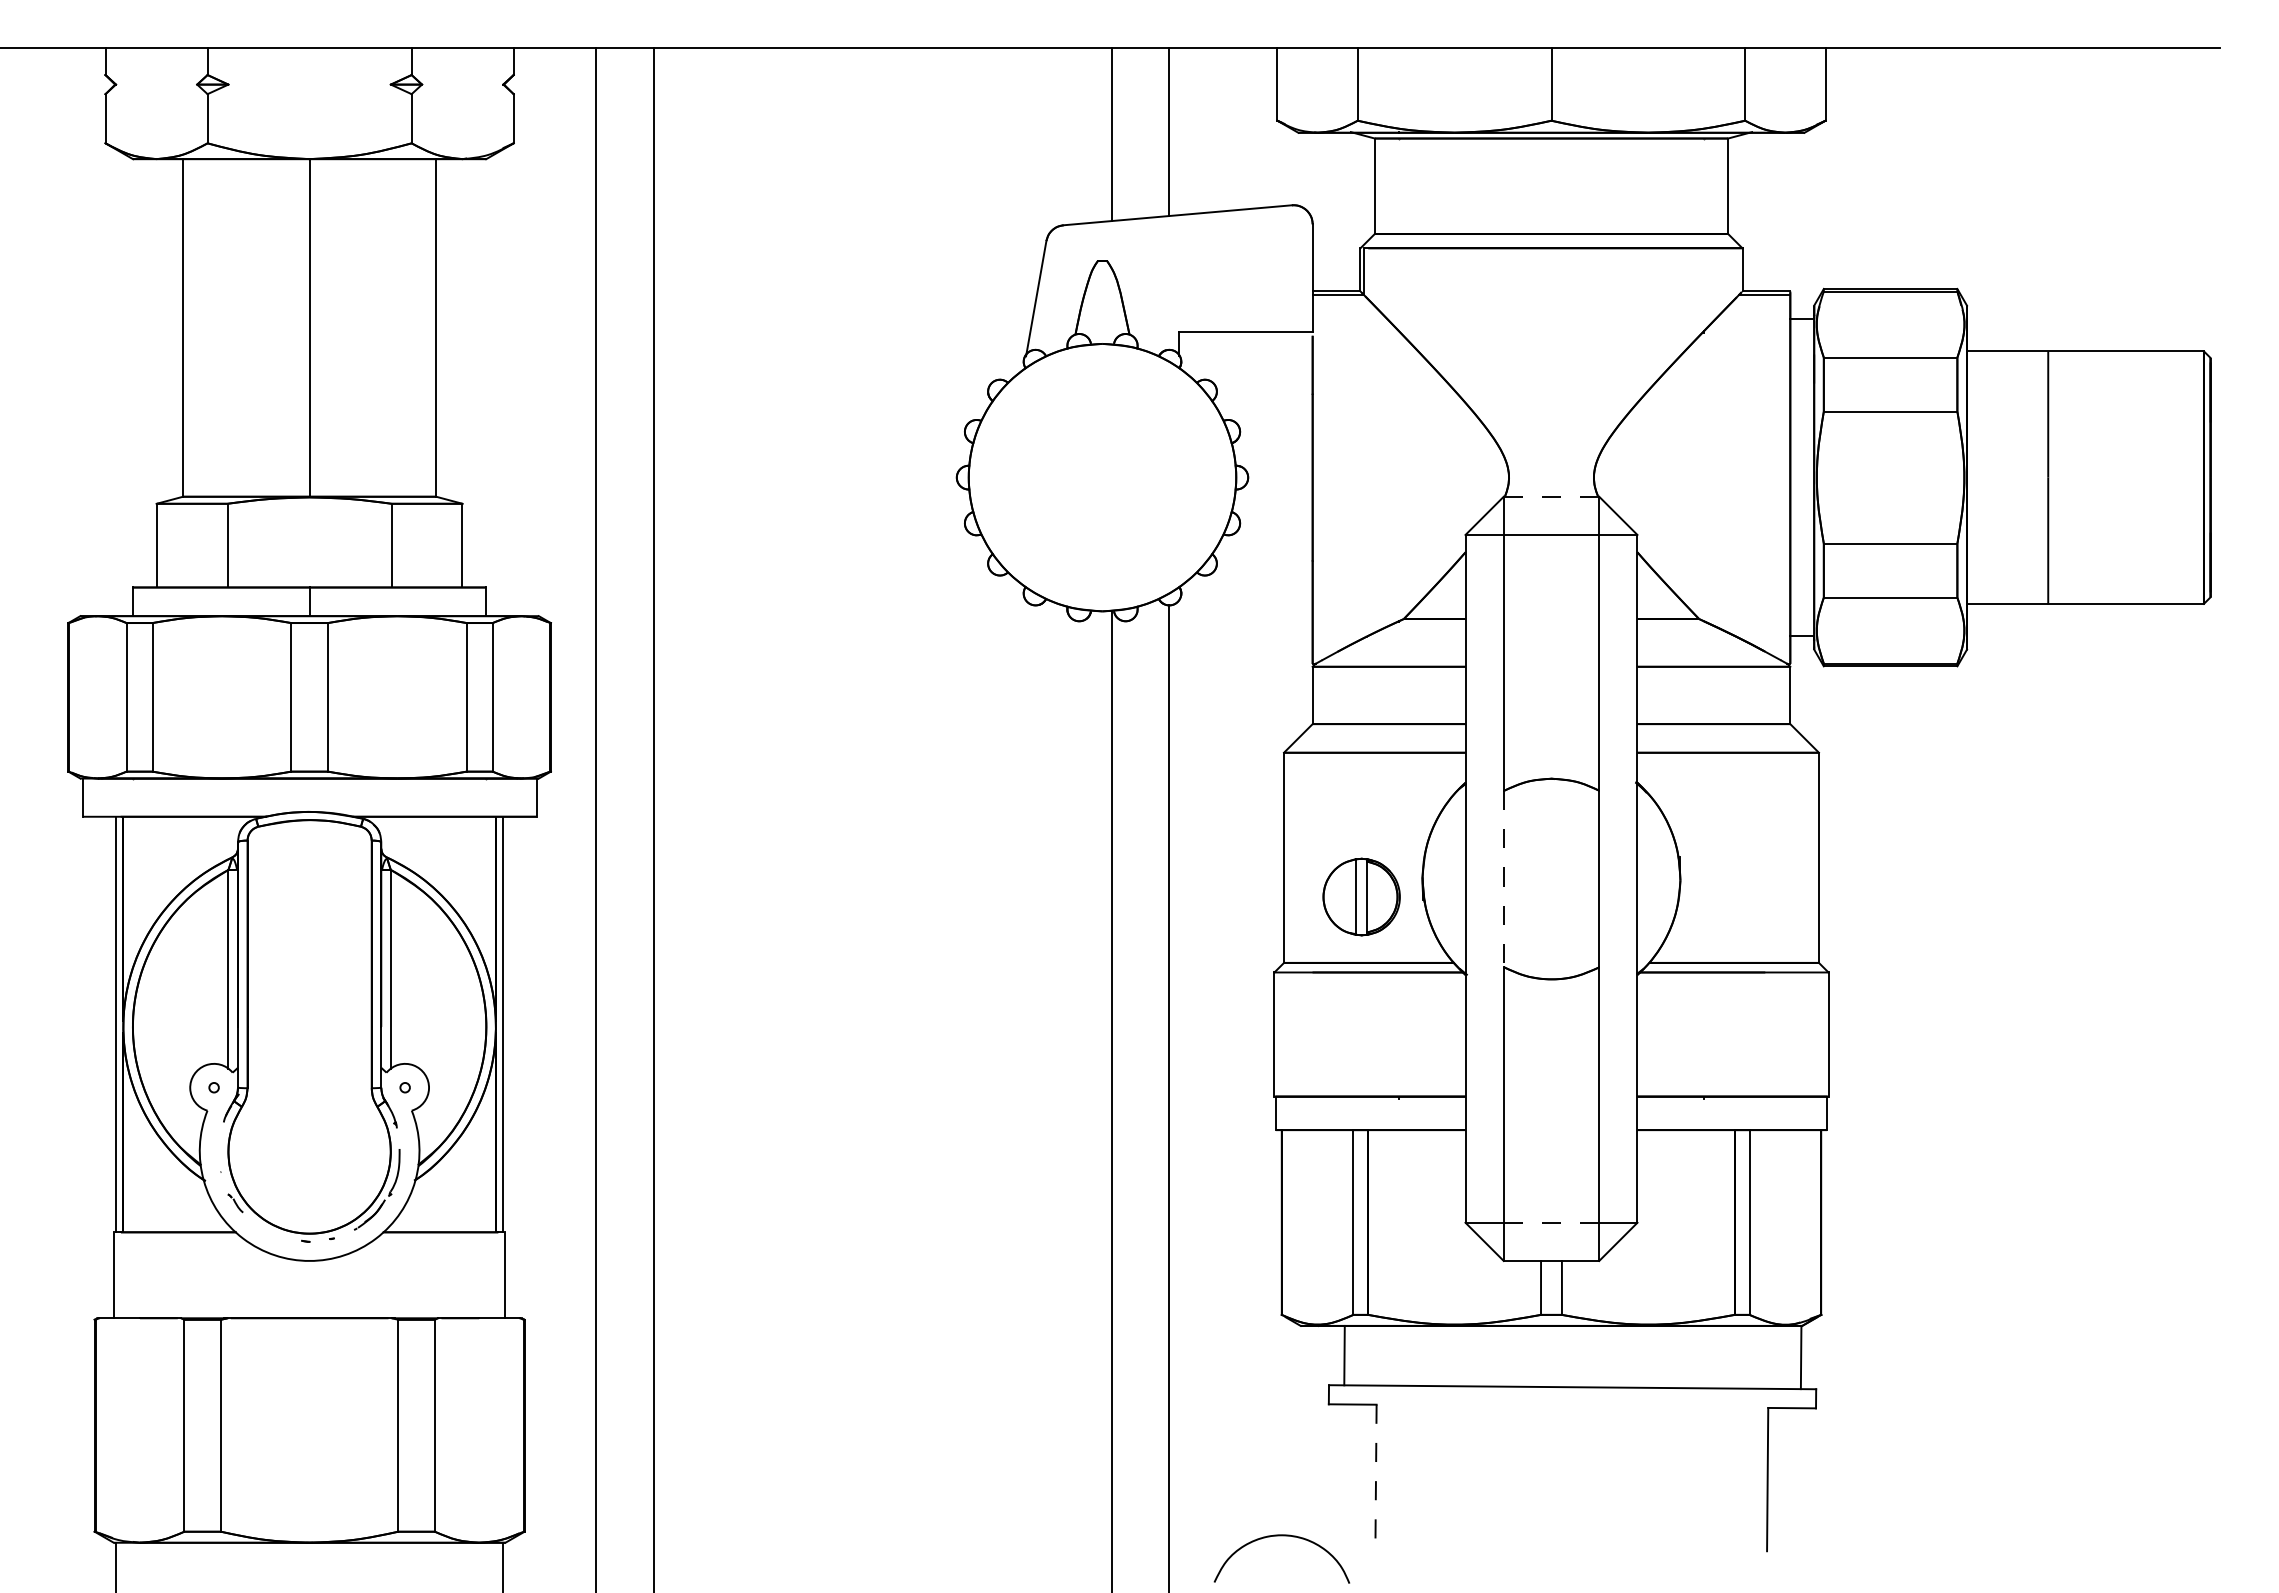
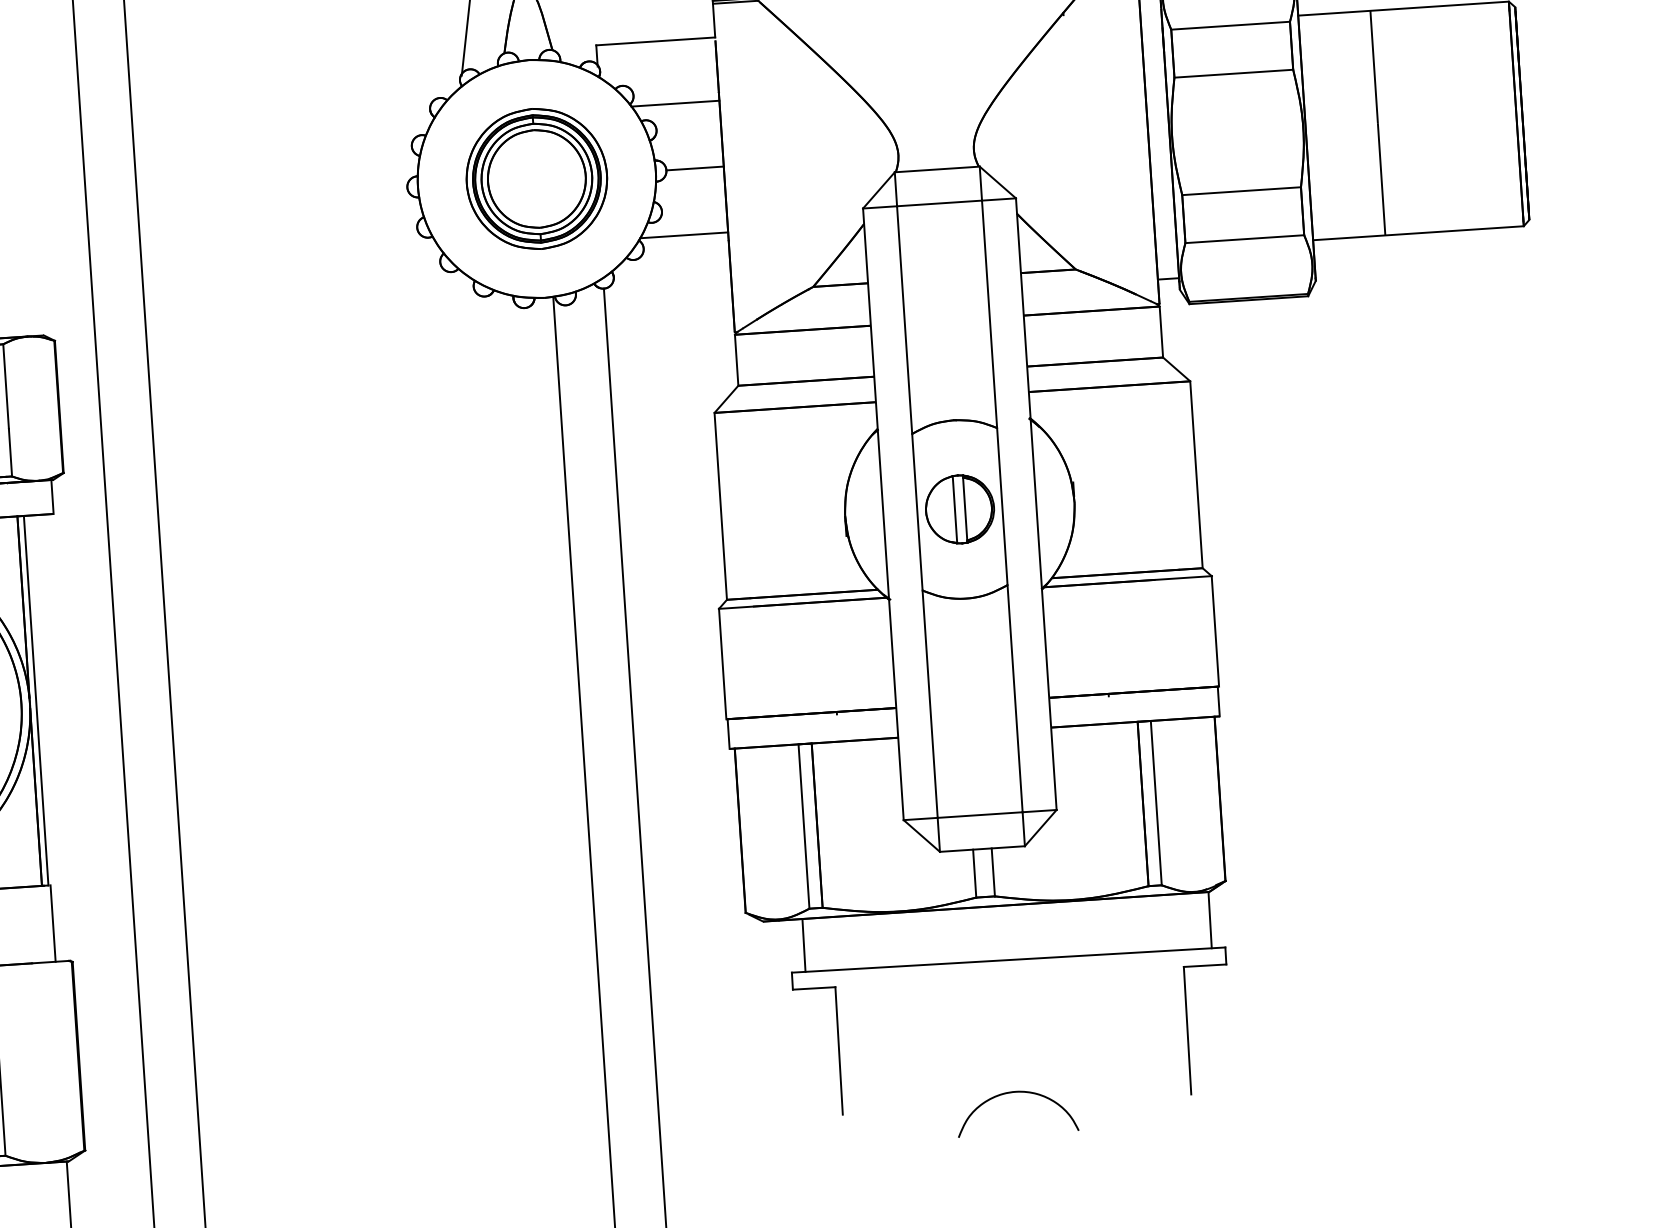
line: (1262, 403) -> (674, 103), added
part: (1102, 477) -> (536, 178), added
line: (1280, 477) -> (695, 168), added
line: (1551, 496) -> (937, 169), dashed -> solid
line: (1262, 551) -> (683, 235), added
line: (1503, 879) -> (917, 512), dashed -> solid
part: (1361, 896) -> (959, 508), moved
line: (1551, 1222) -> (980, 814), dashed -> solid
line: (1376, 1476) -> (839, 1051), dashed -> solid
curve: (1281, 1536) -> (1015, 1092), moved

